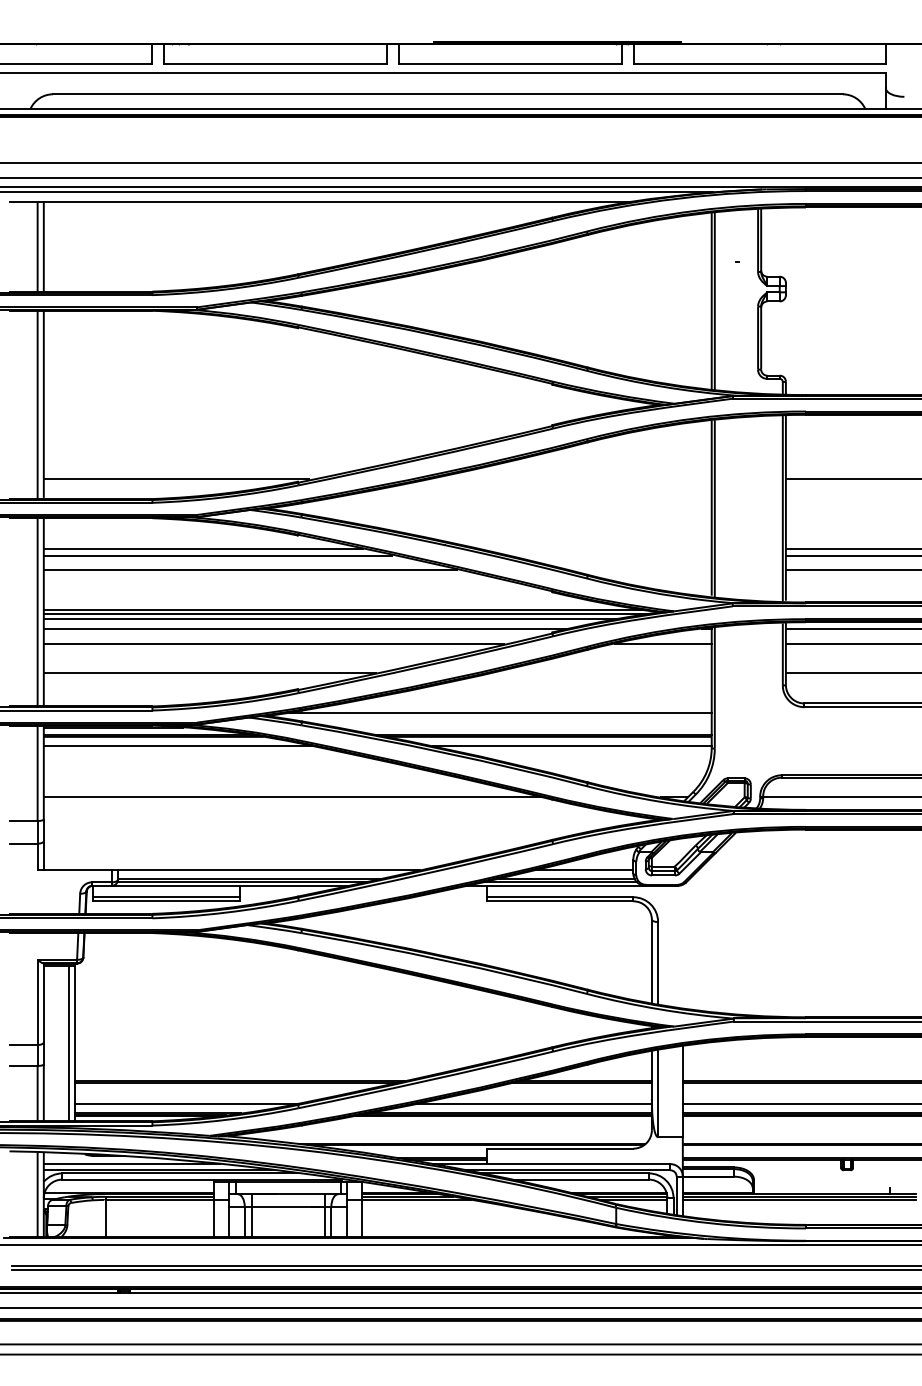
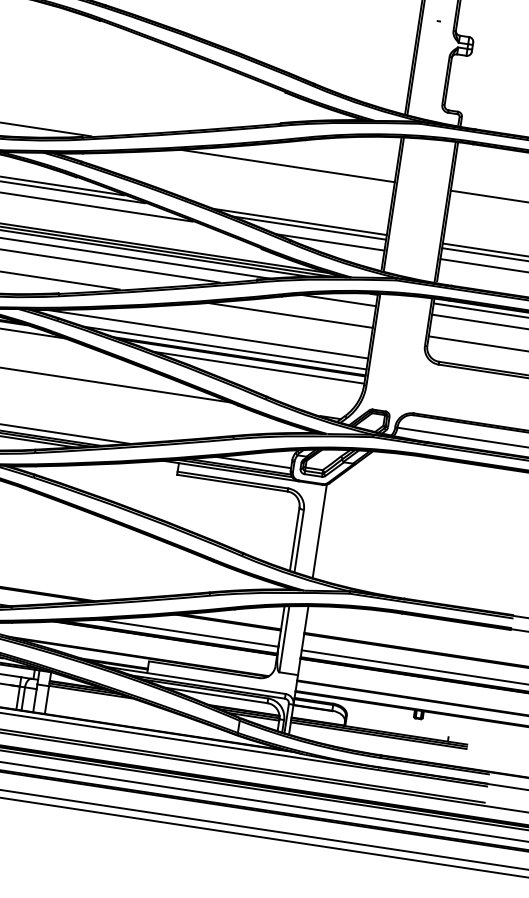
line: (568, 479) -> (286, 165), added
line: (595, 549) -> (299, 221), added
line: (609, 555) -> (309, 227), added
line: (639, 570) -> (329, 242), added
line: (601, 672) -> (289, 315), added
line: (522, 727) -> (223, 347), added
line: (682, 946) -> (319, 531), added

